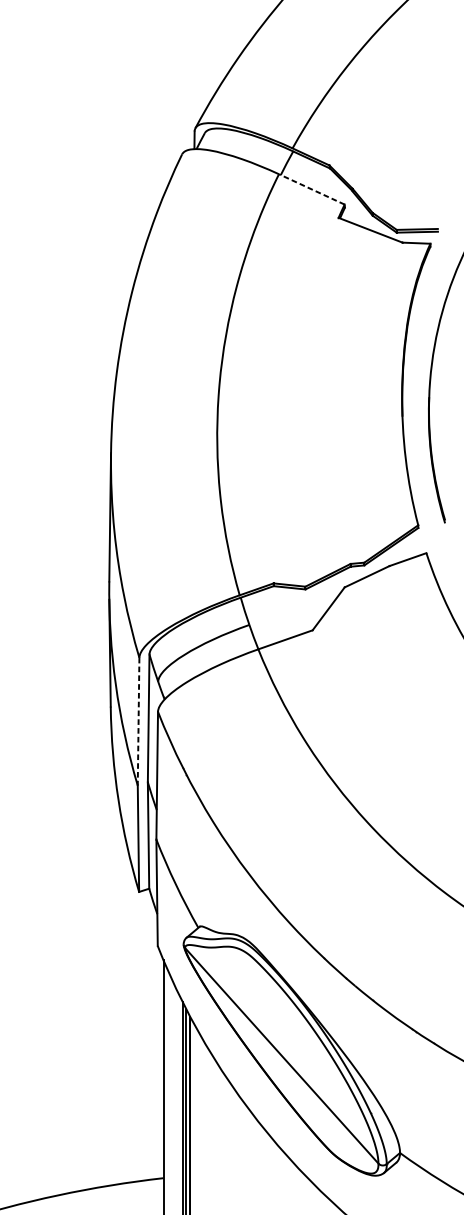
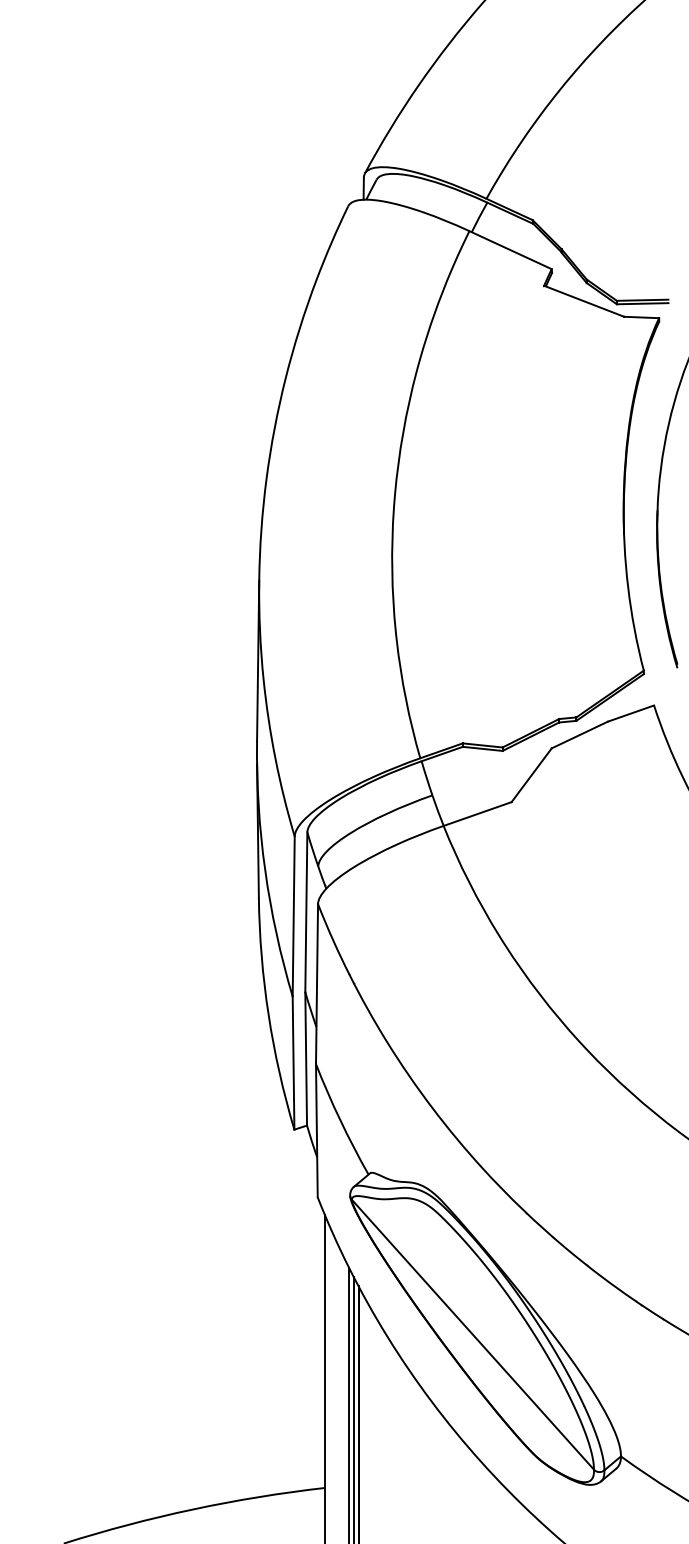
line: (311, 188) -> (510, 249), dashed -> solid
line: (138, 721) -> (293, 916), dashed -> solid

